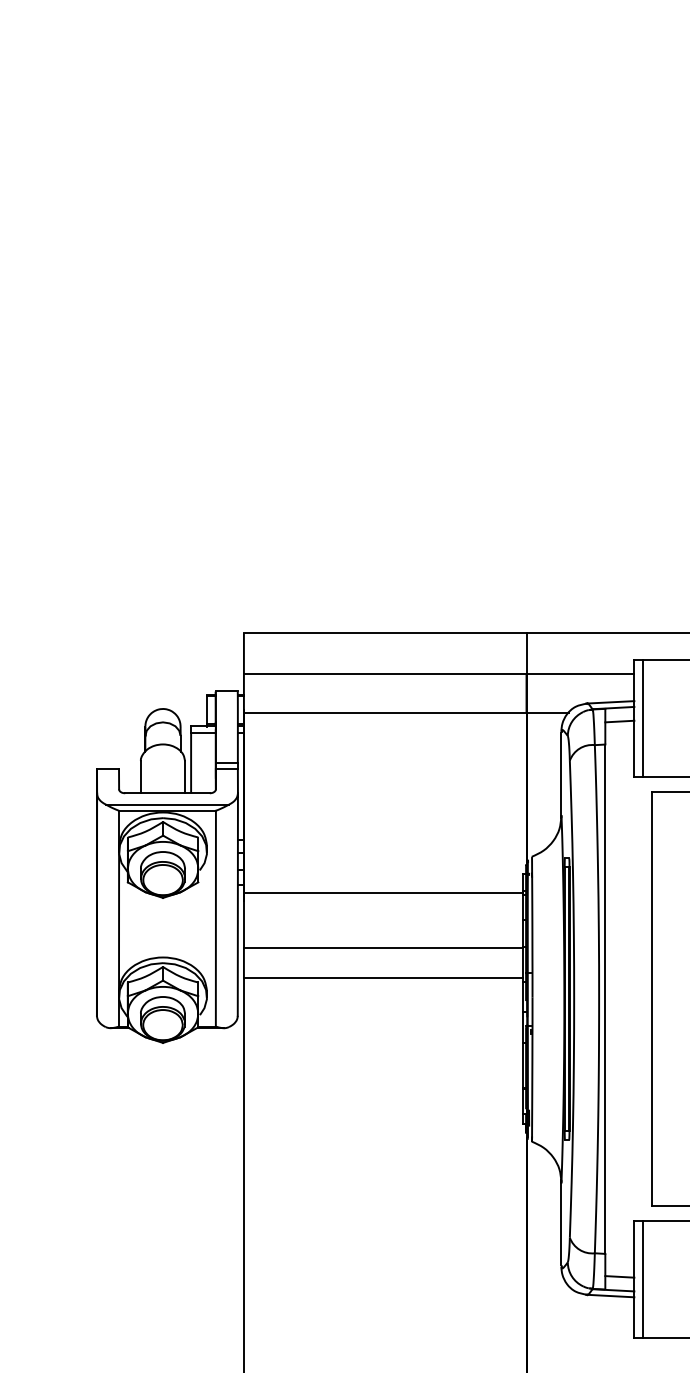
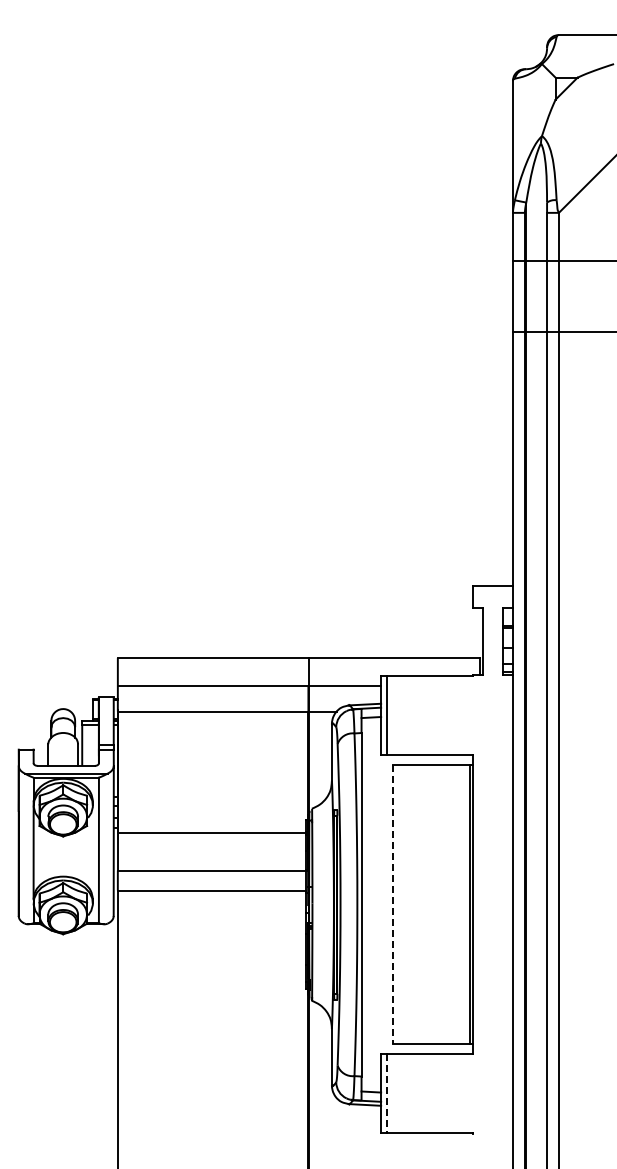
line: (652, 998) -> (393, 904), solid -> dashed
line: (643, 1279) -> (387, 1093), solid -> dashed

